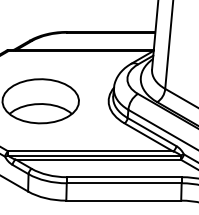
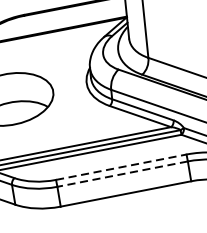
line: (124, 177) -> (121, 167), solid -> dashed
line: (123, 183) -> (121, 174), solid -> dashed

